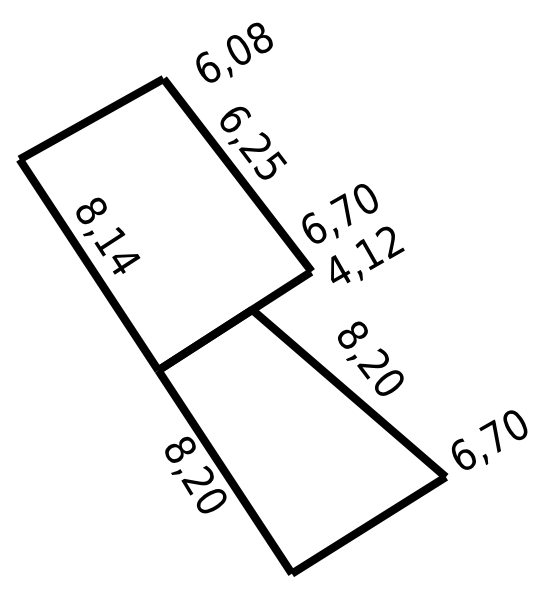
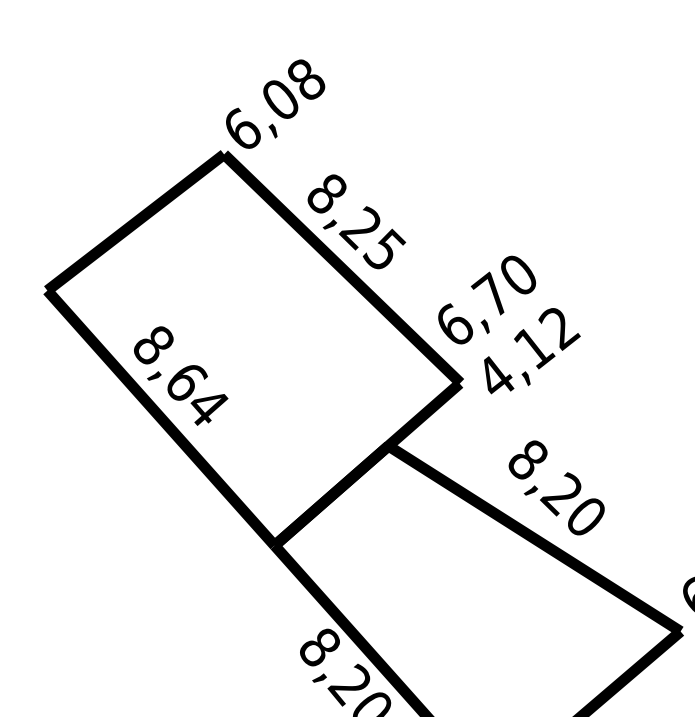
text: (234, 52) -> (275, 103), moved
text: (234, 118) -> (326, 193), 6,25 -> 8,25
text: (110, 241) -> (185, 382), 8,14 -> 8,64

